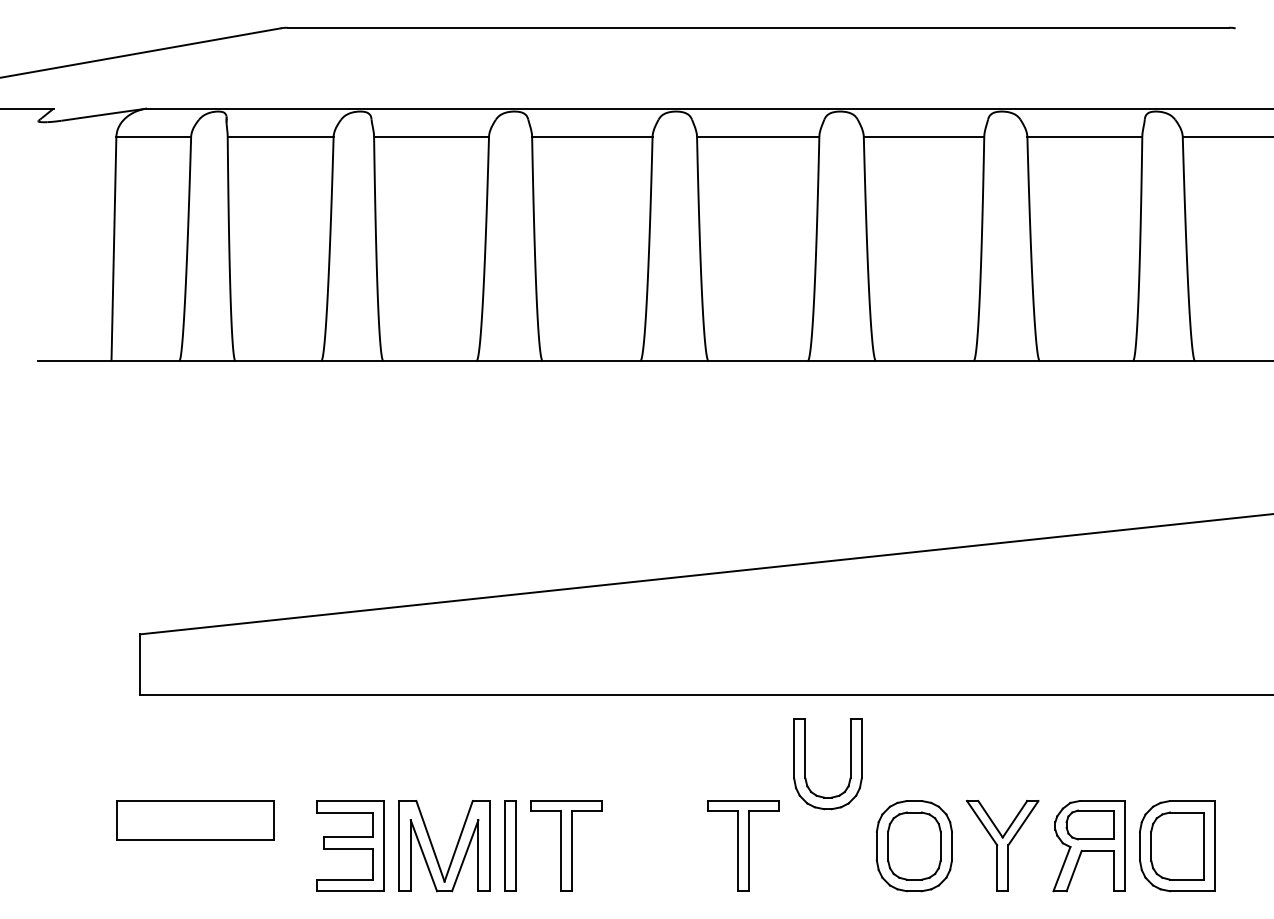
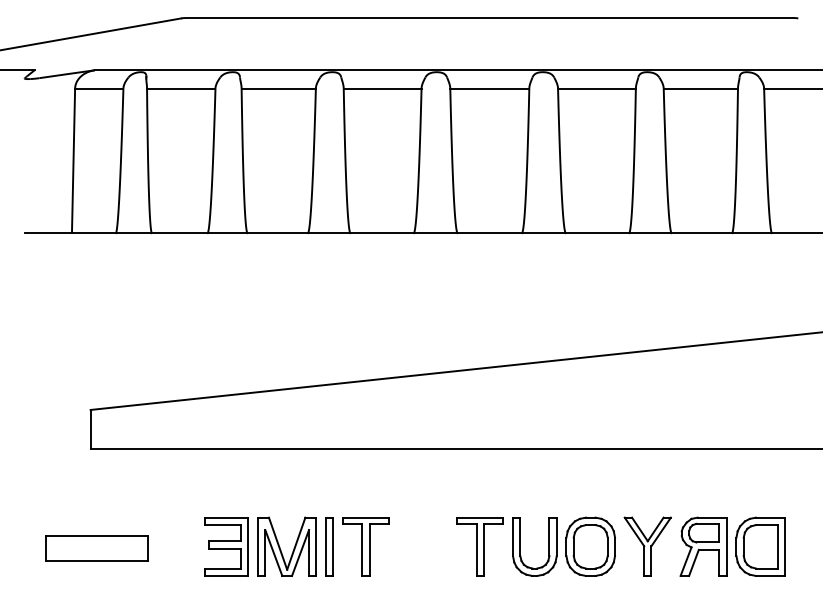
part: (805, 763) -> (520, 546), moved
part: (194, 820) -> (96, 548), moved

